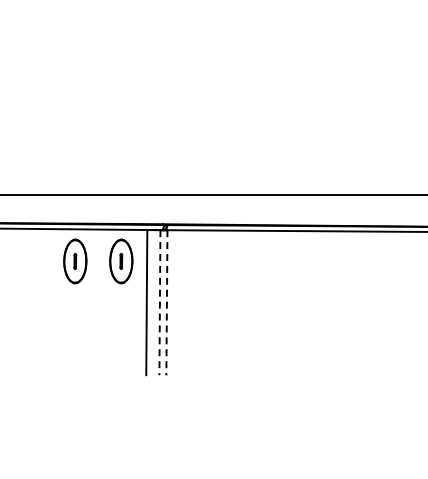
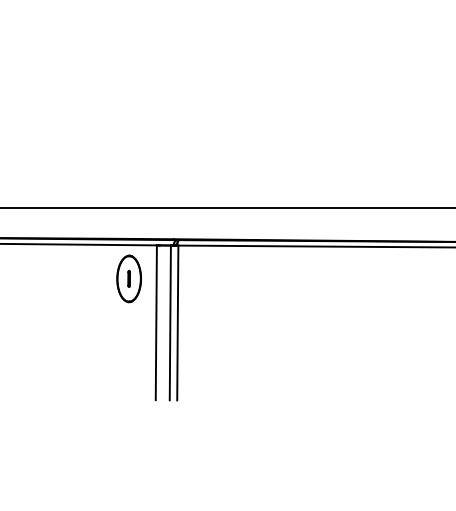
part: (75, 261) -> (80, 278), removed
line: (159, 302) -> (169, 322), dashed -> solid
line: (166, 302) -> (177, 322), dashed -> solid

